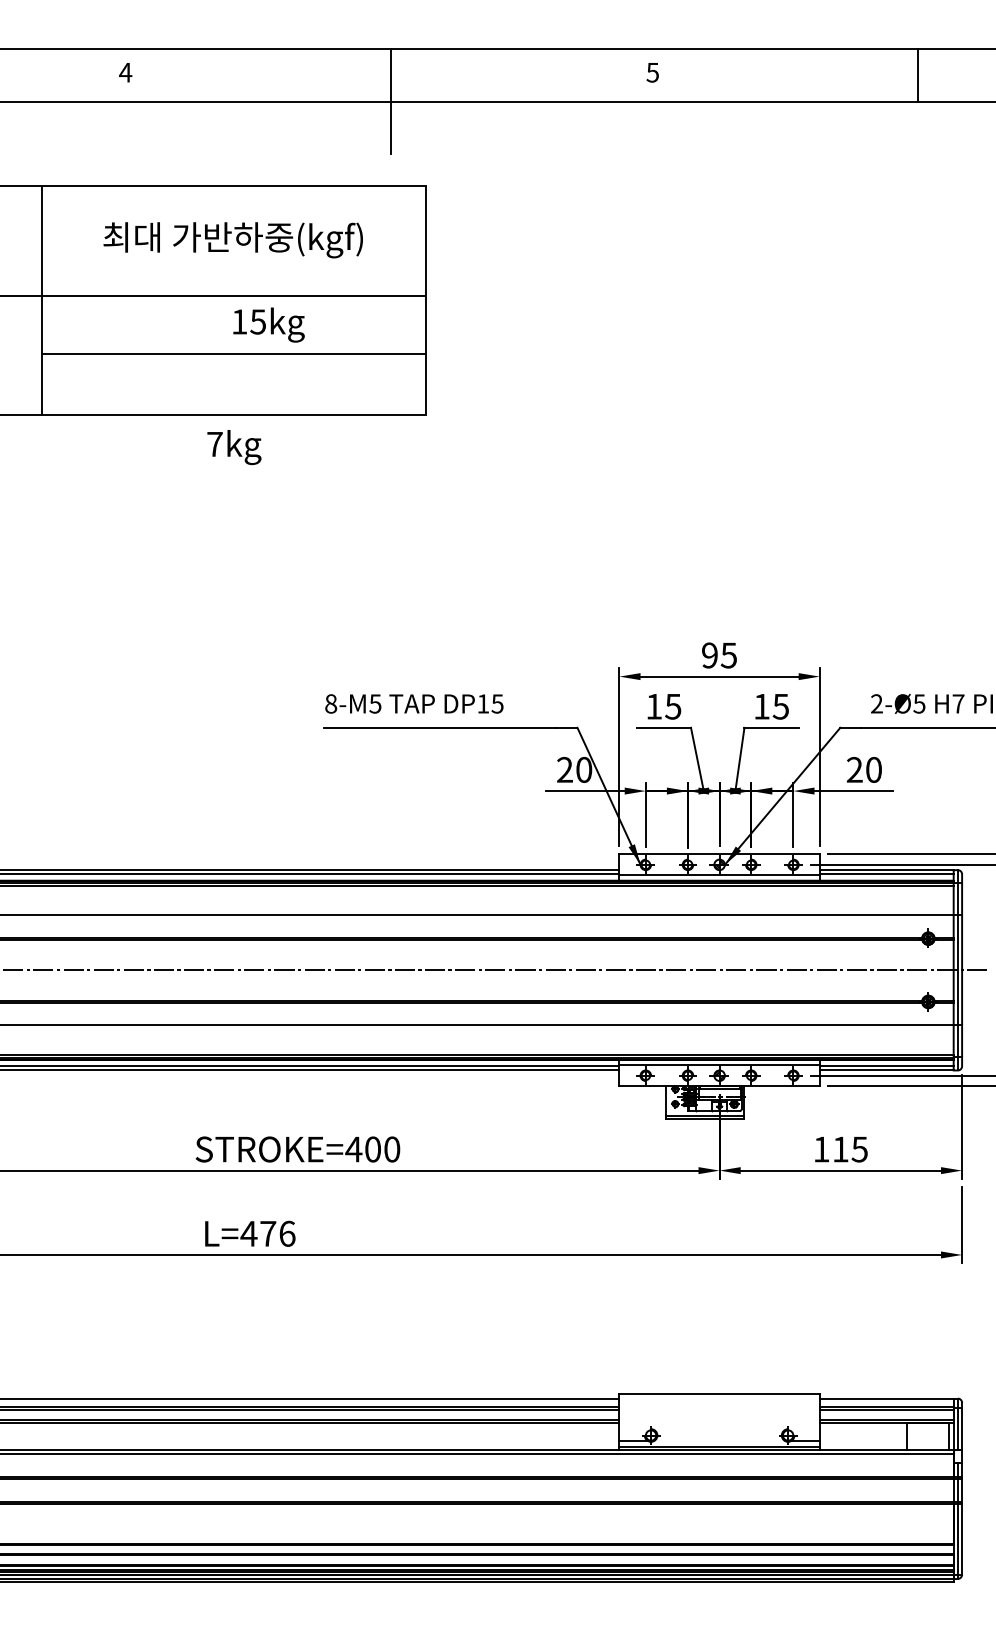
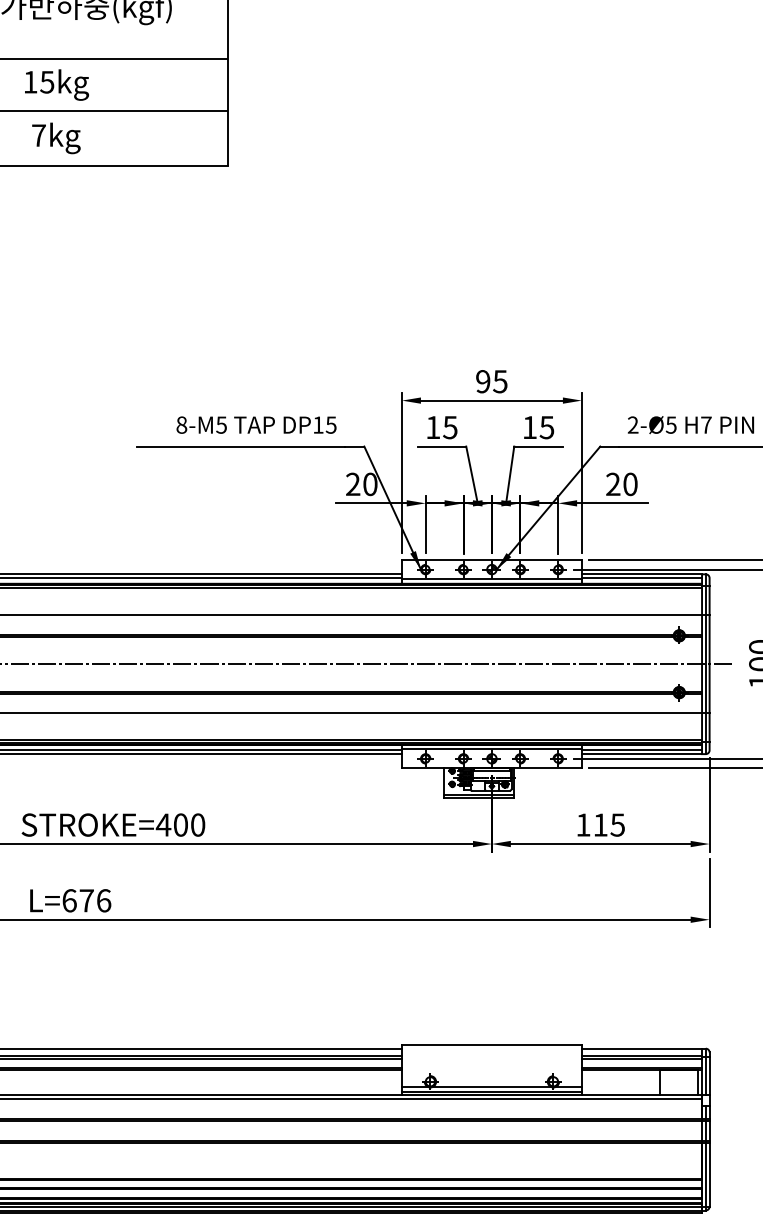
text: (268, 324) -> (56, 84), moved
text: (234, 447) -> (56, 138), moved
text: (414, 703) -> (256, 424), moved
text: (248, 1233) -> (69, 900), L=476 -> L=676
line: (719, 1440) -> (491, 1086), added

